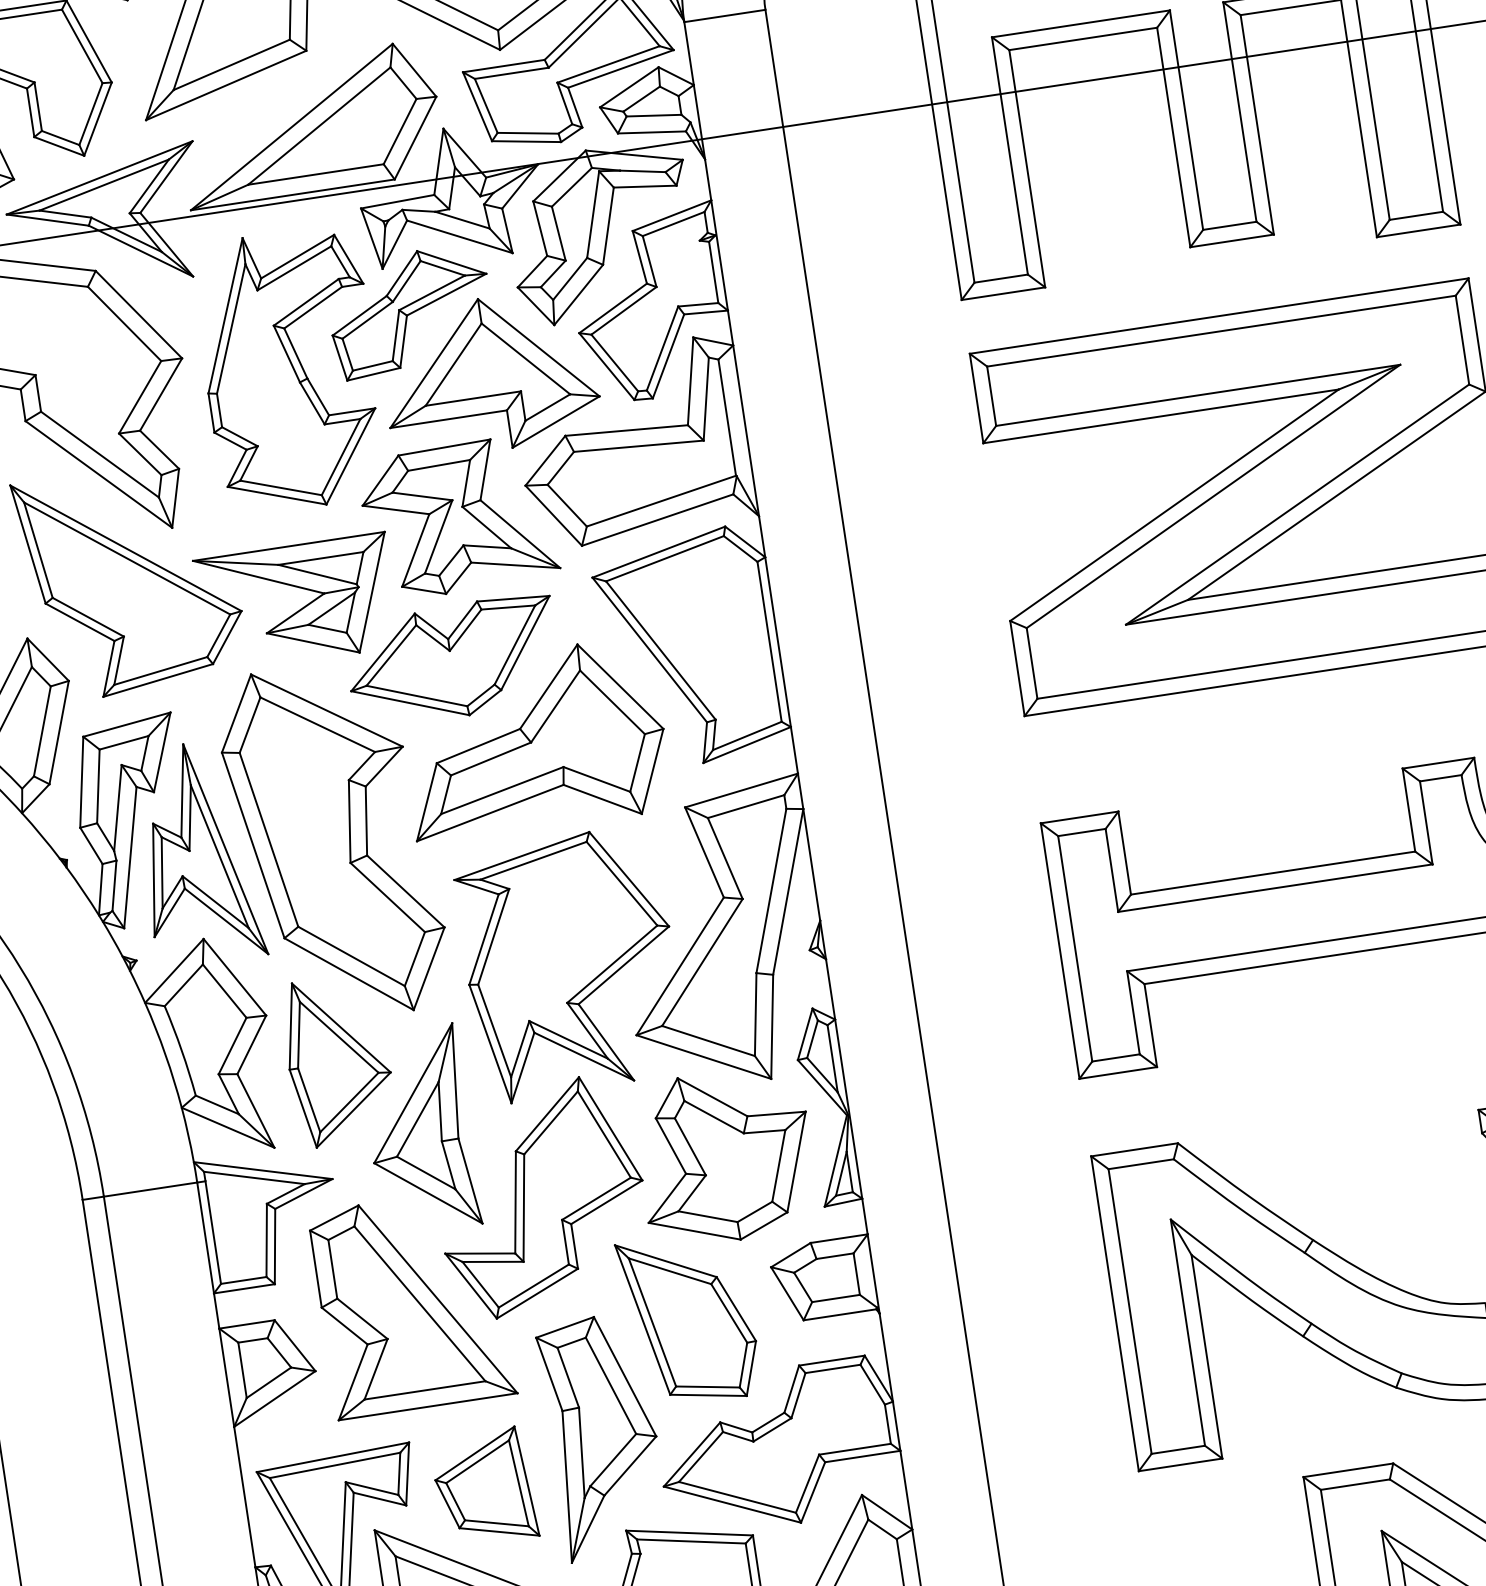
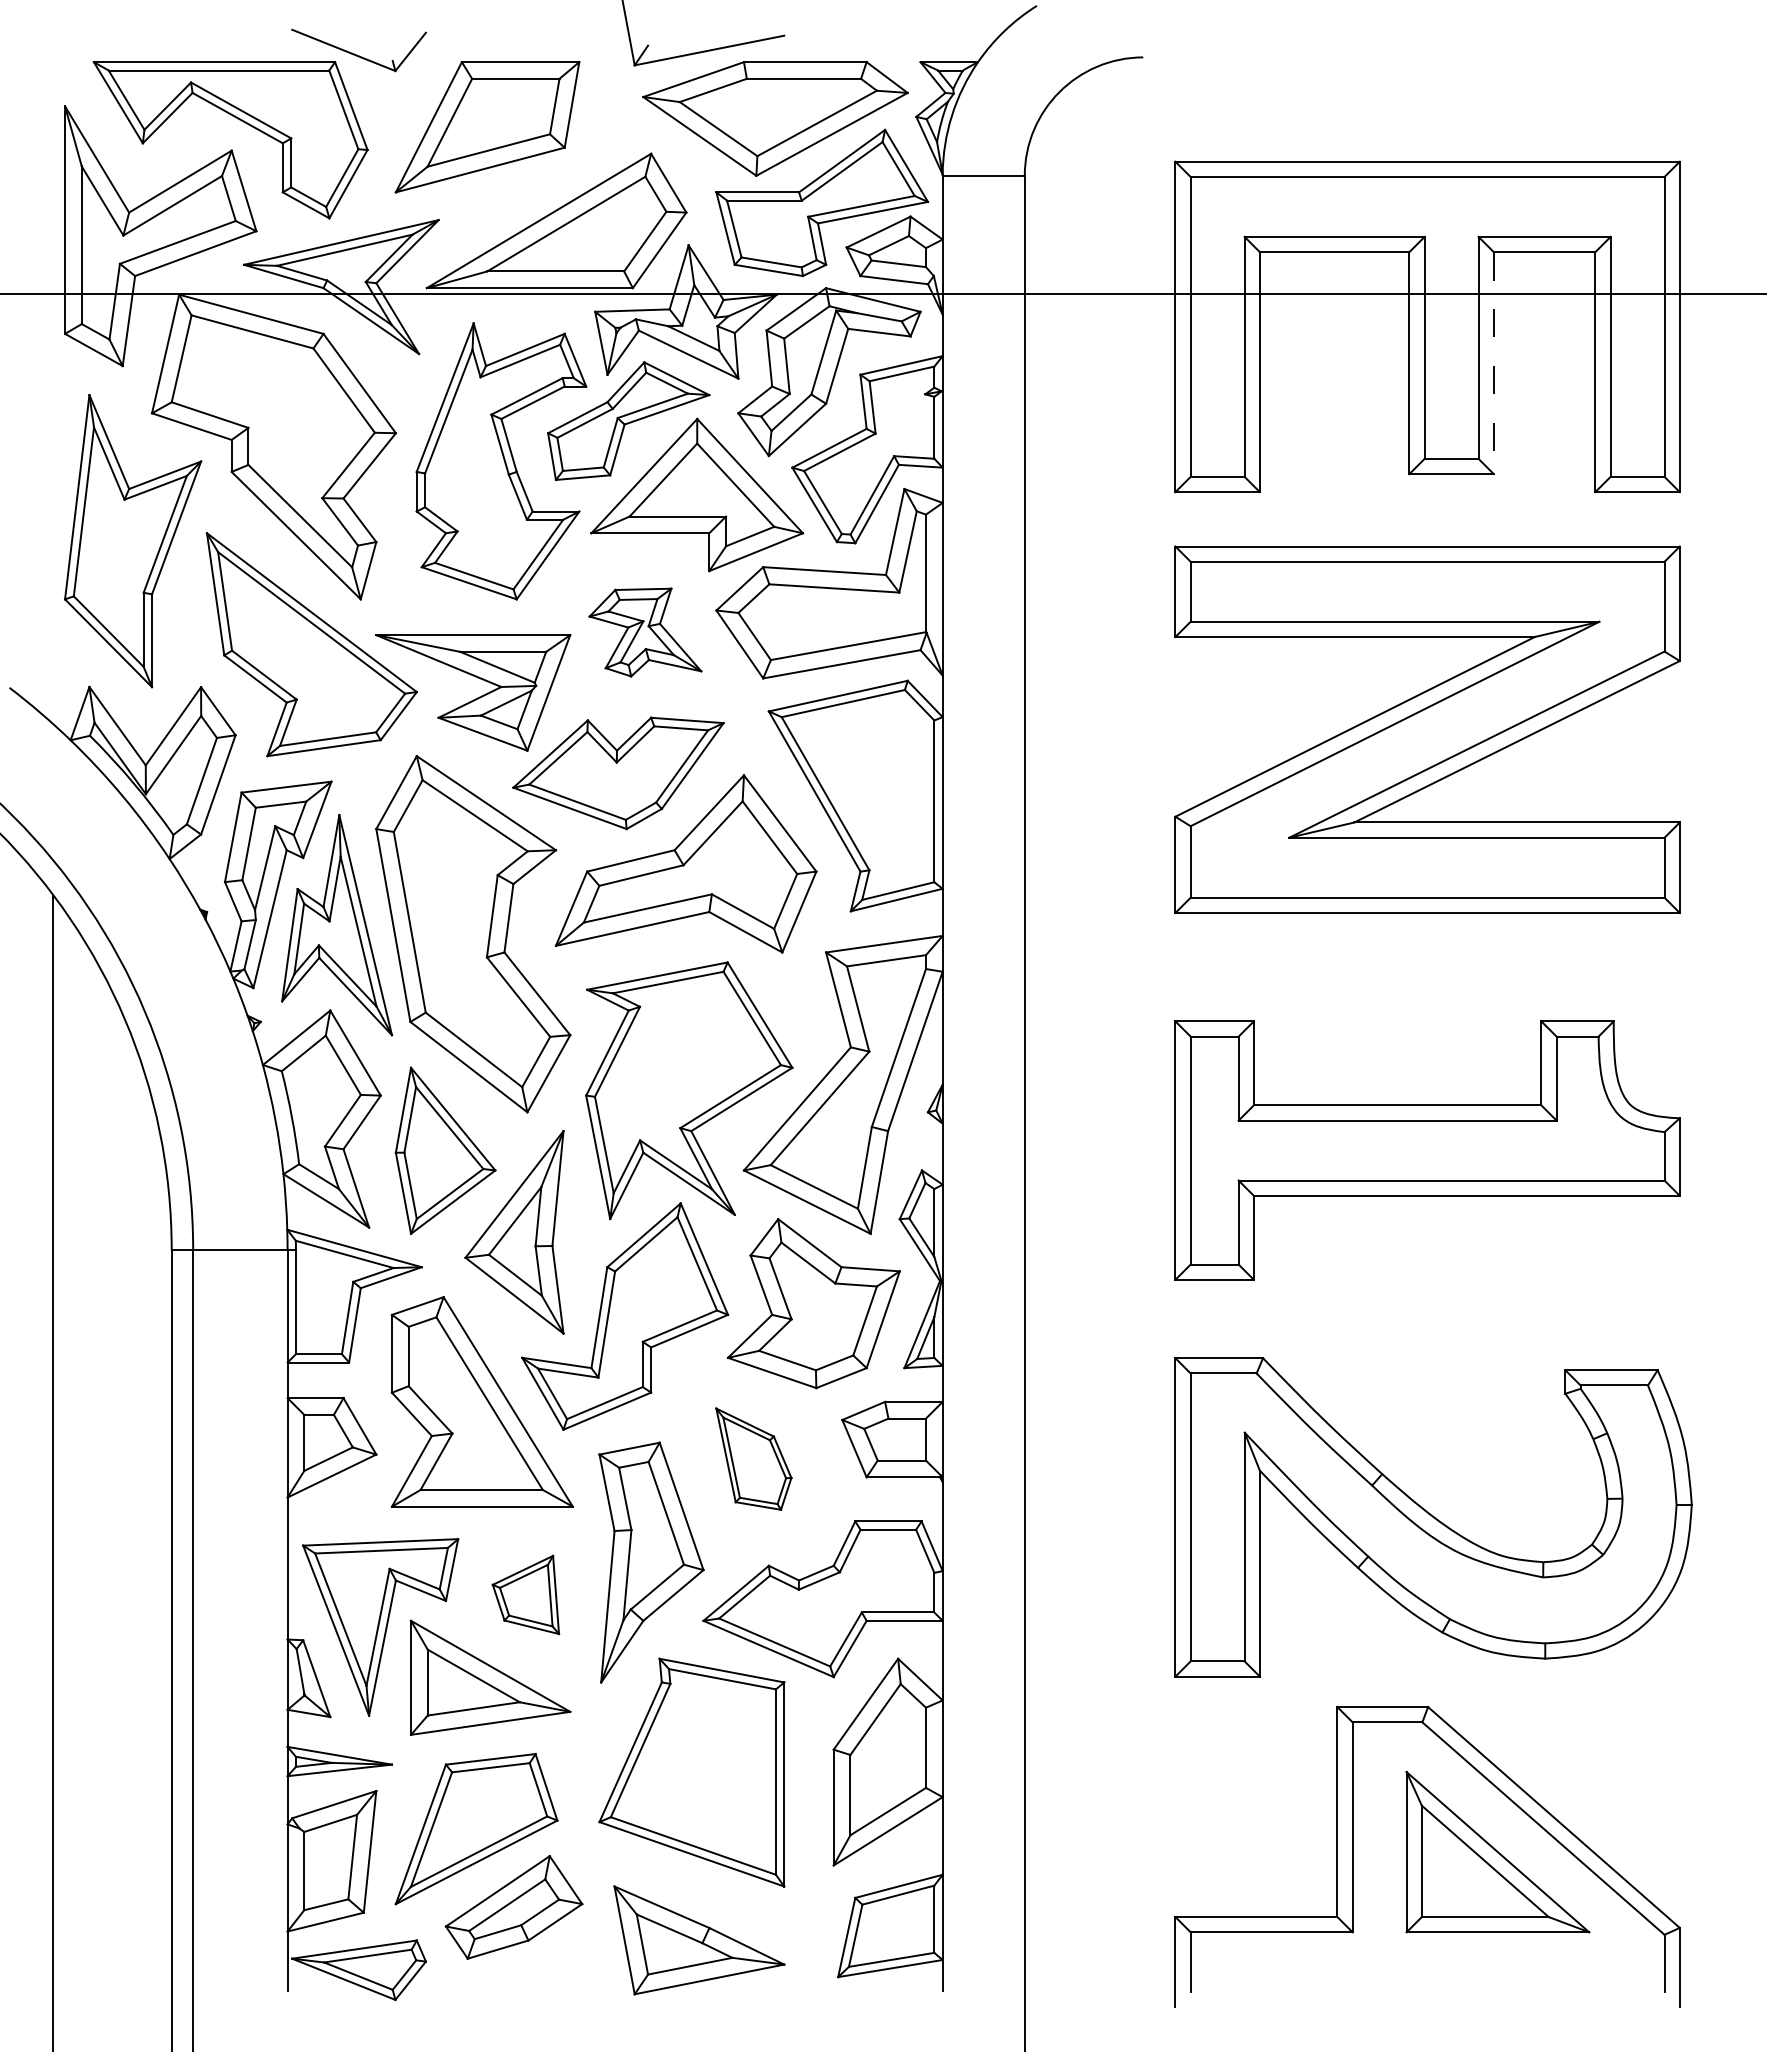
line: (1256, 125) -> (1493, 363), solid -> dashed
part: (458, 518) -> (645, 632), size x0.6
part: (689, 1318) -> (753, 1458), size x0.6
part: (483, 1487) -> (525, 1594), size x0.7

